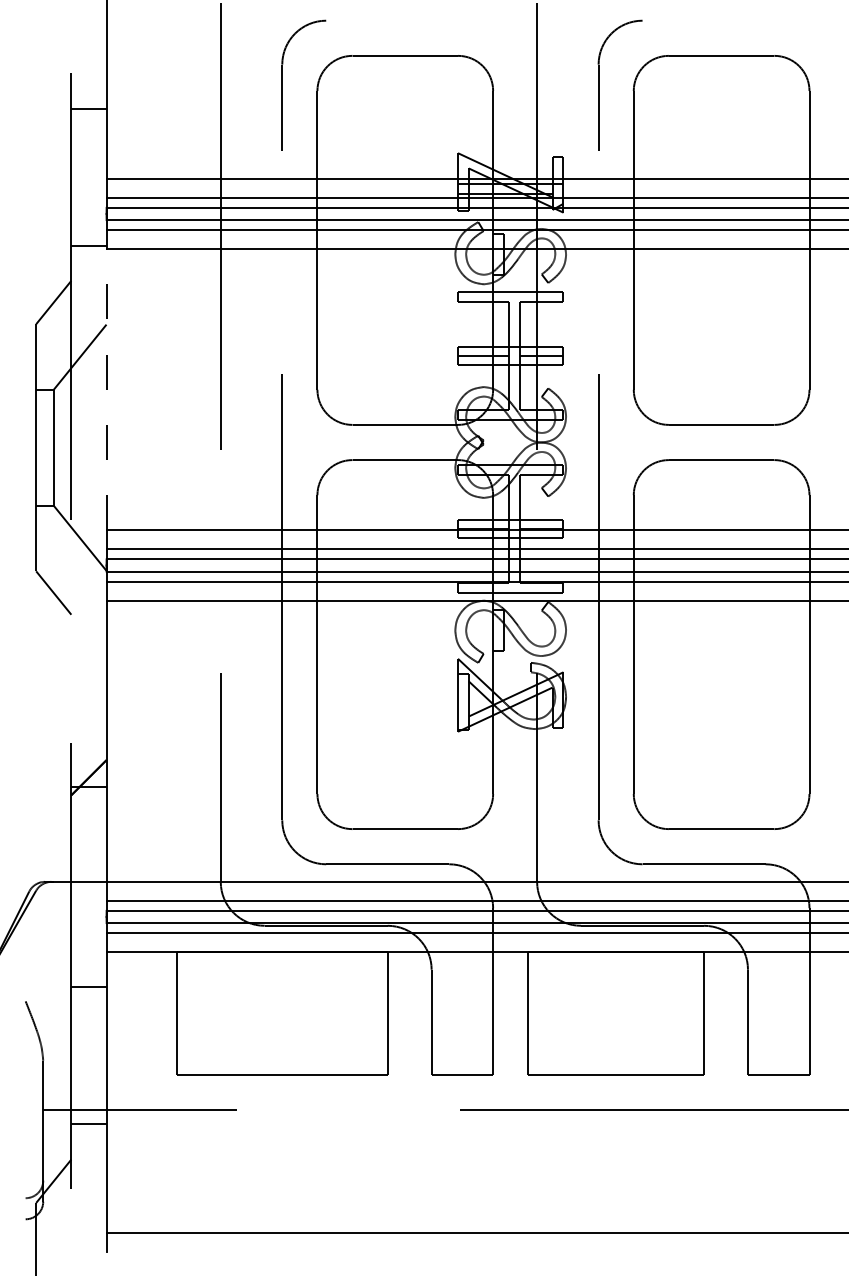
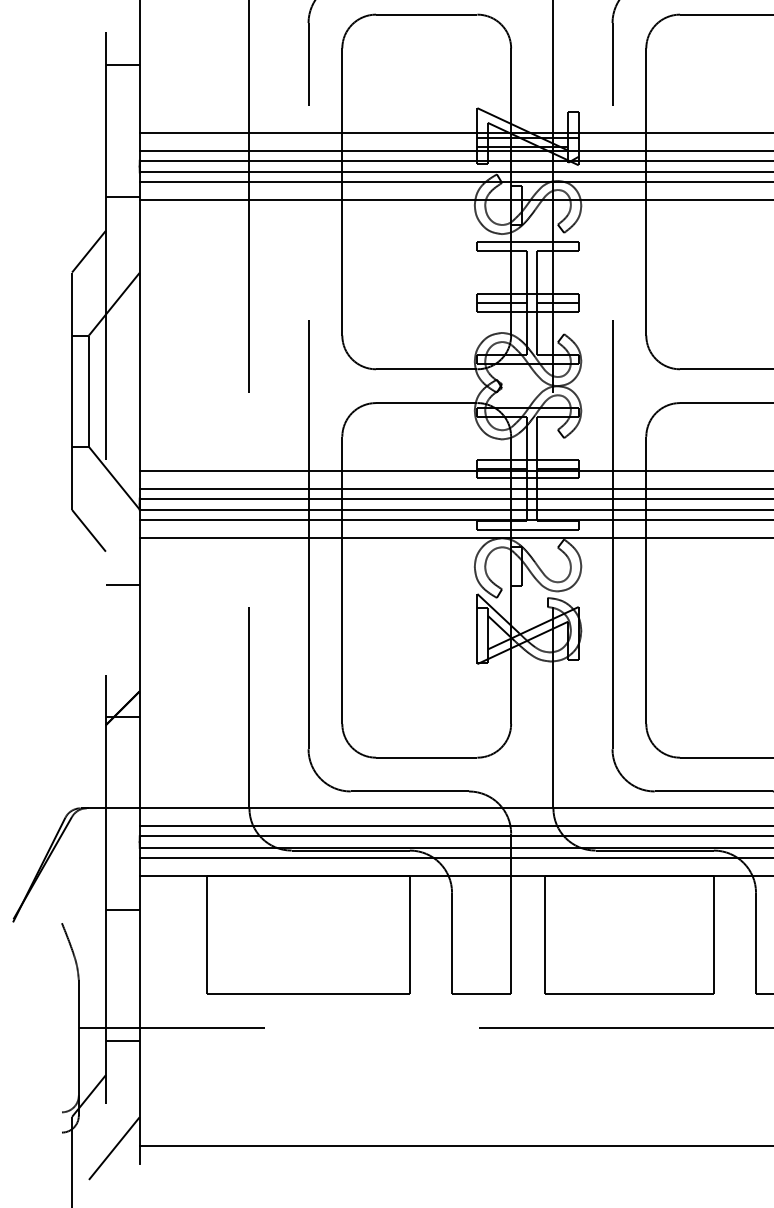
line: (106, 389) -> (139, 335), dashed -> solid
line: (88, 649) -> (122, 585), added
line: (79, 1235) -> (113, 1148), added

